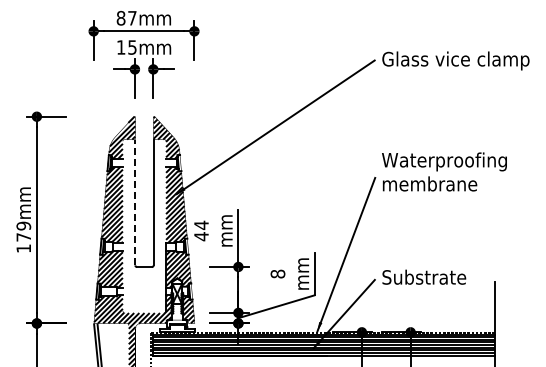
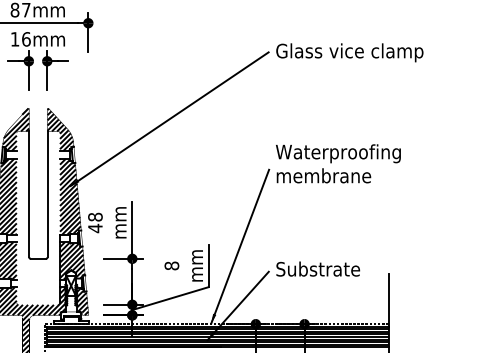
text: (132, 47) -> (26, 39), 15mm -> 16mm
line: (135, 202) -> (29, 194), dashed -> solid
text: (201, 225) -> (95, 217), 44 -> 48

